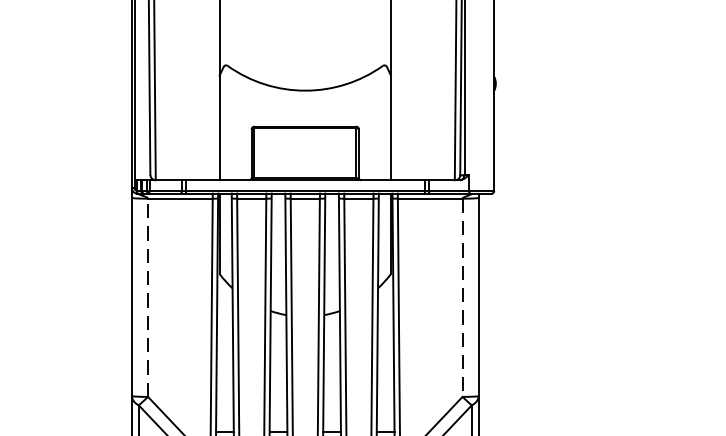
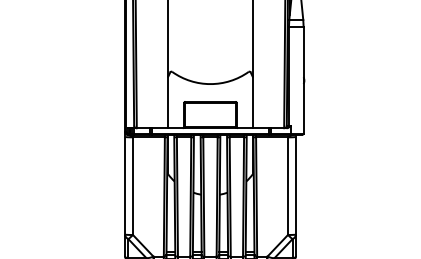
line: (149, 298) -> (133, 186), dashed -> solid
line: (461, 298) -> (287, 186), dashed -> solid

